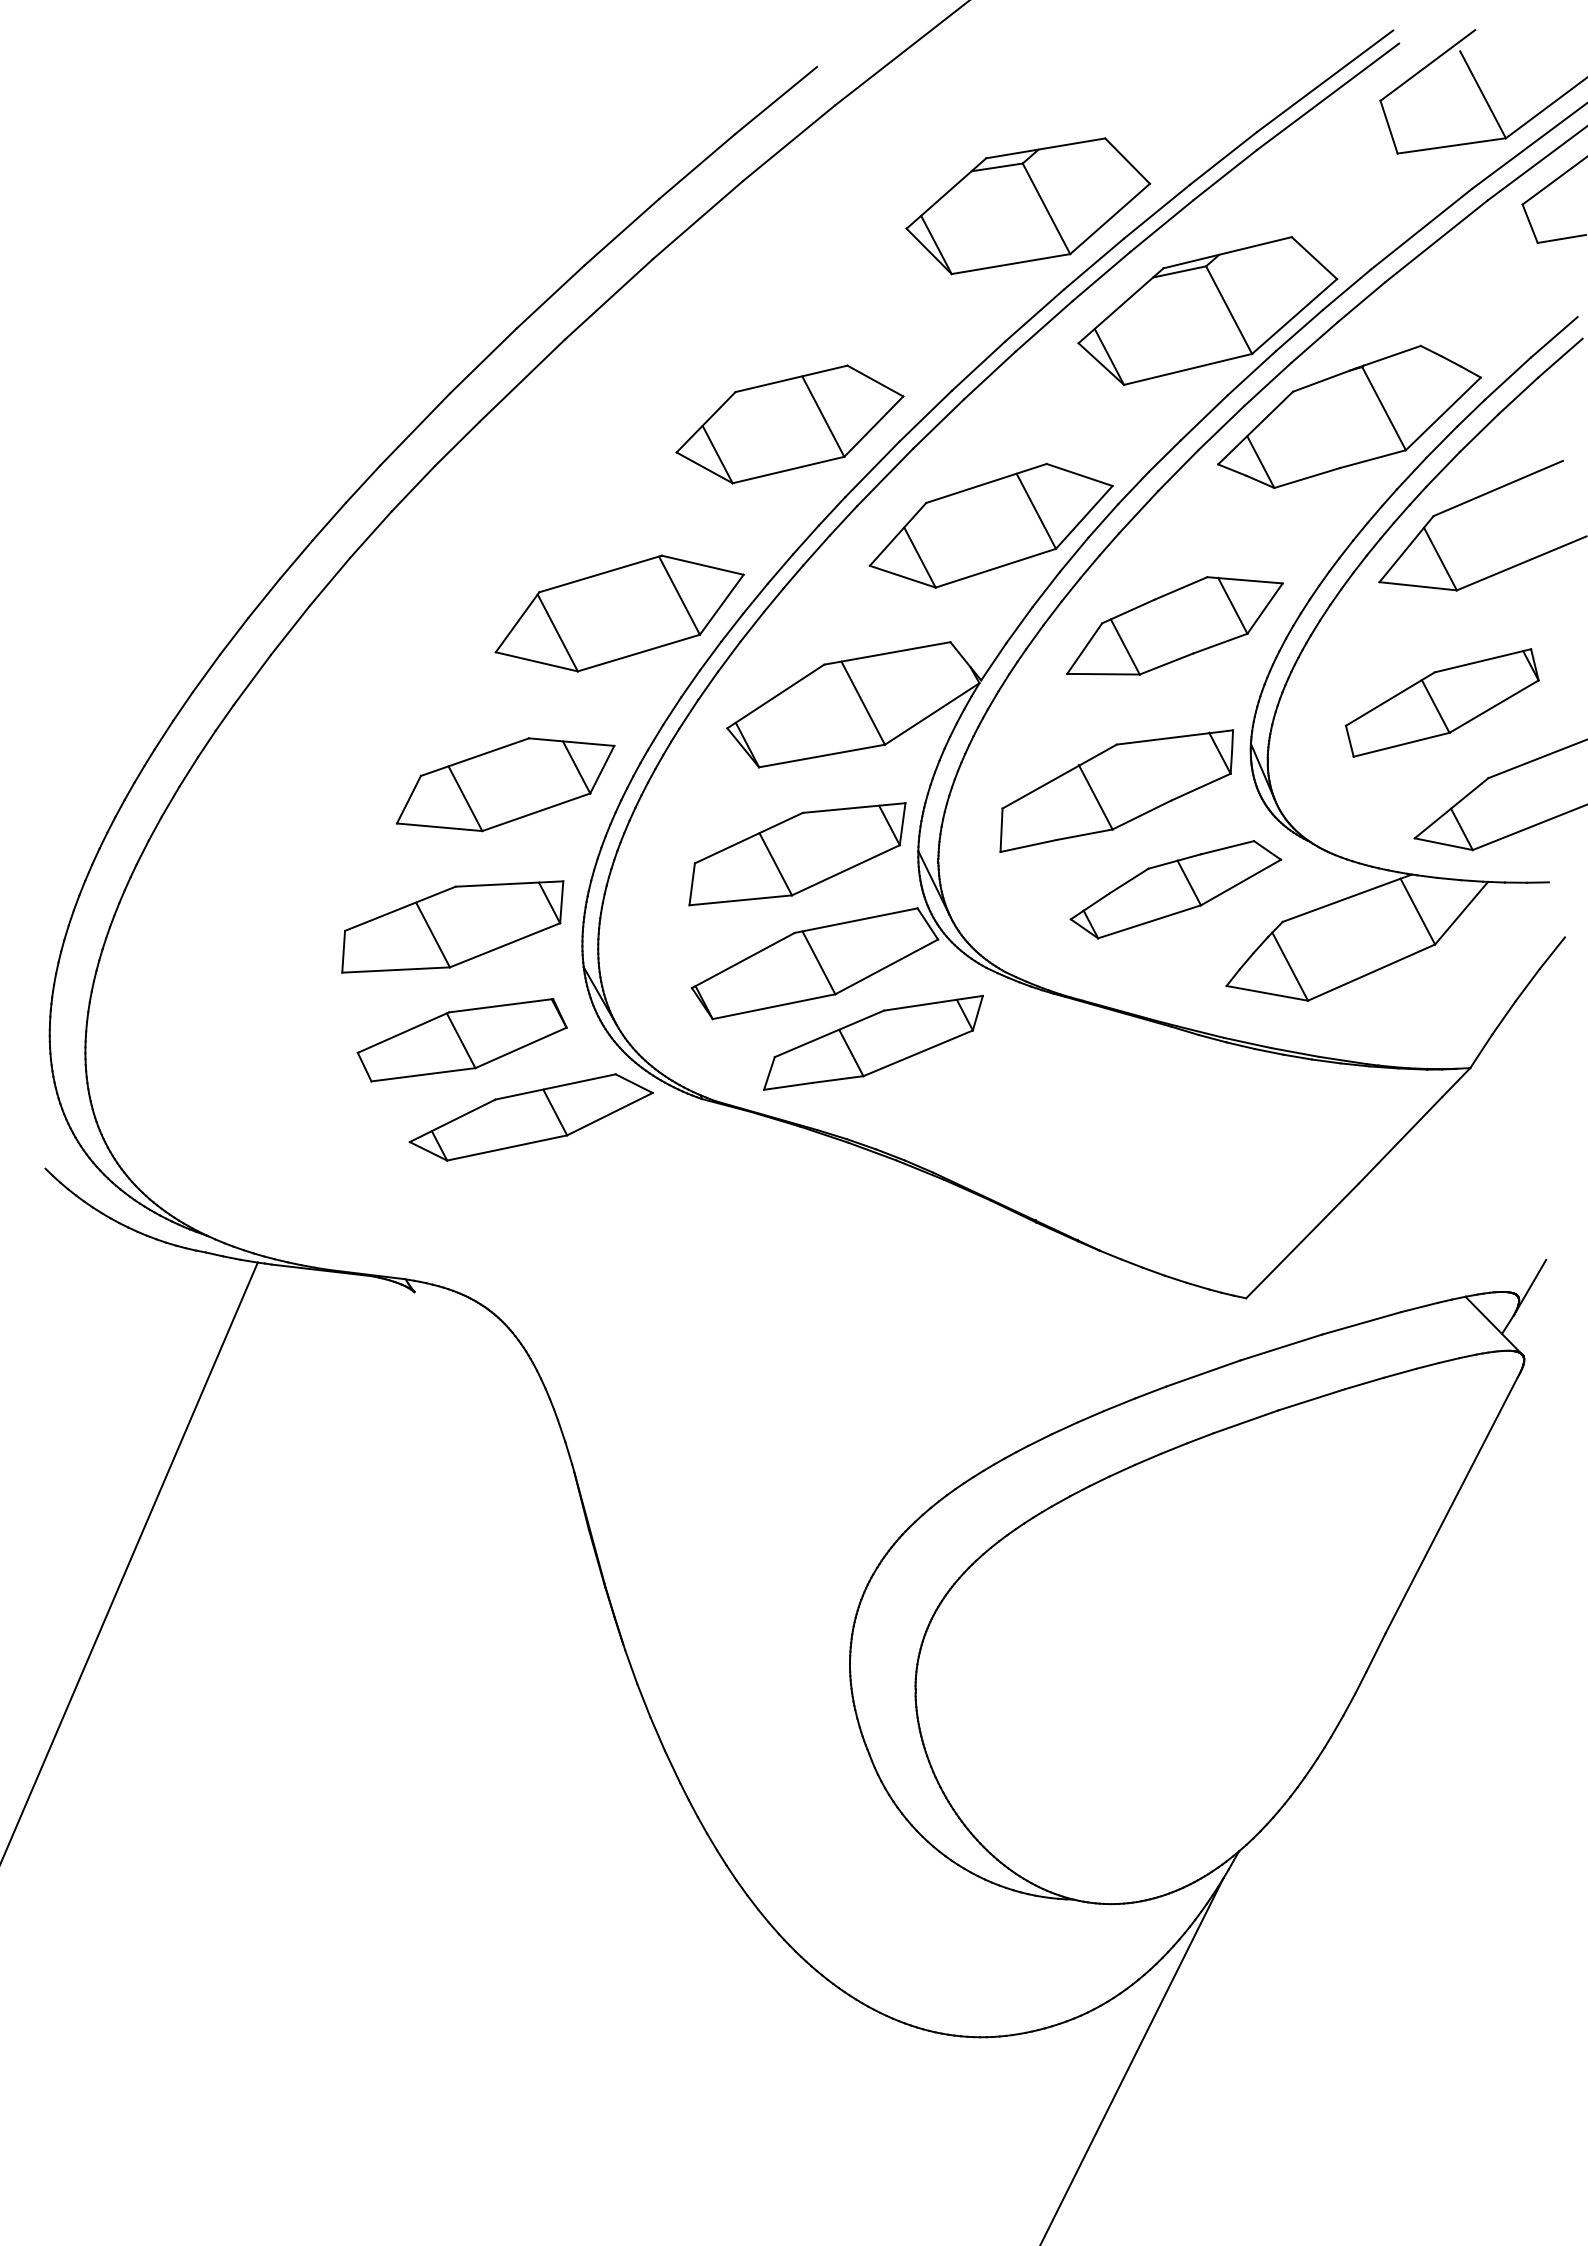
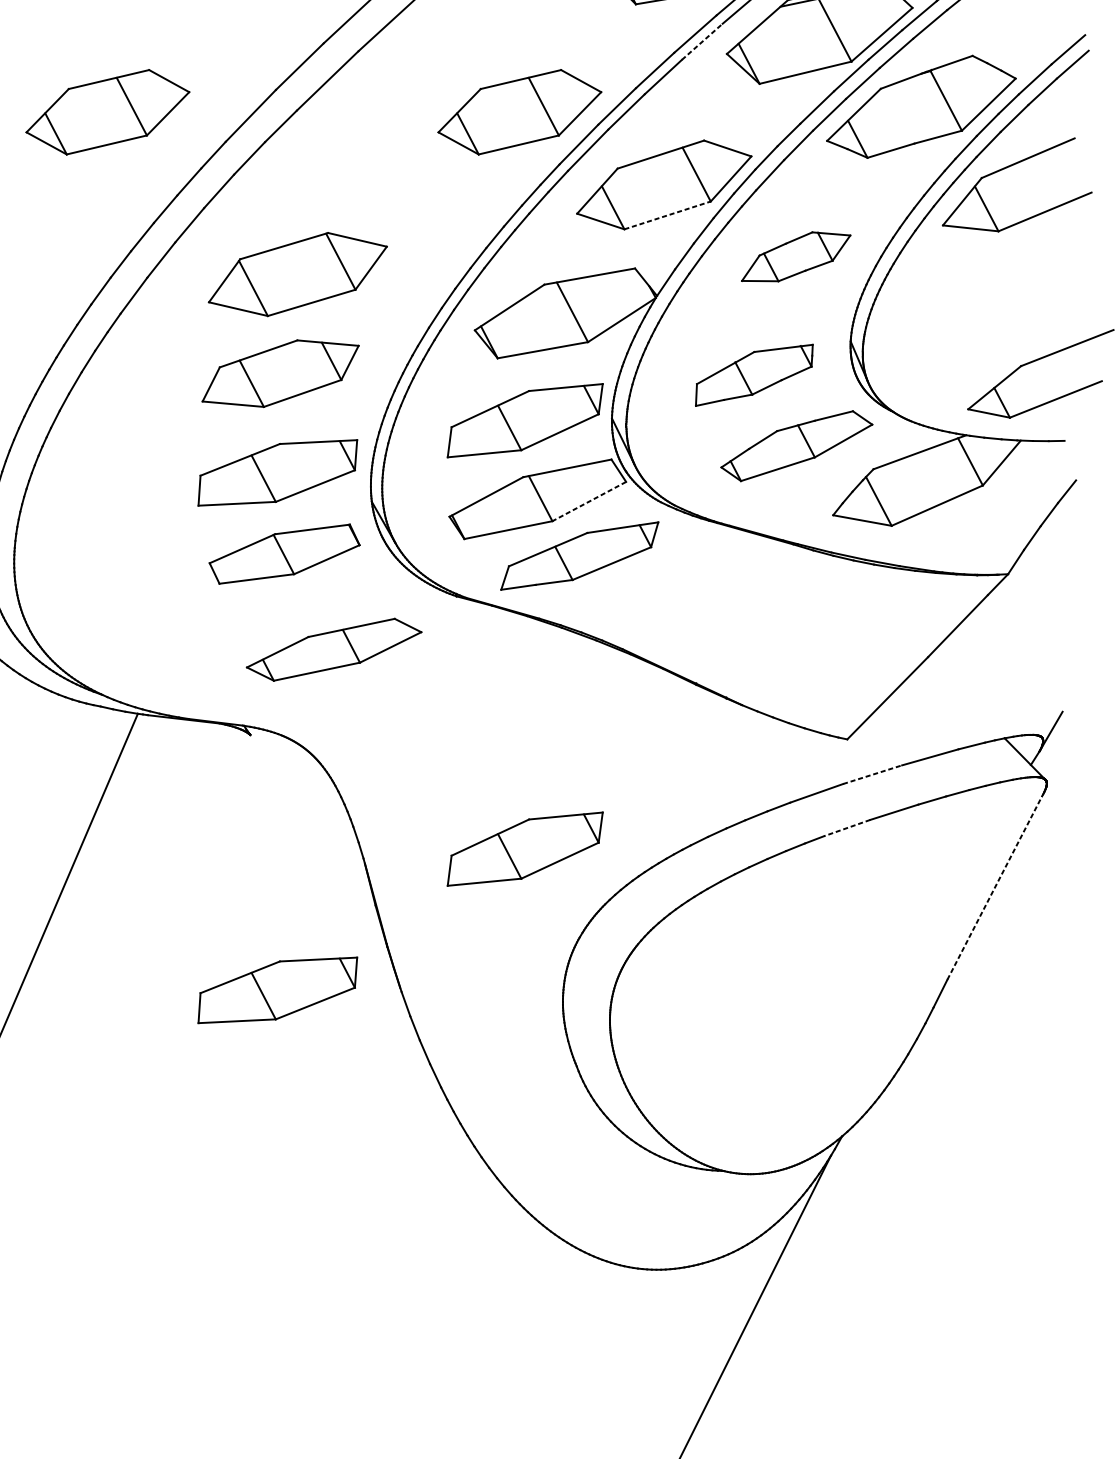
line: (1044, 326) -> (702, 41), solid -> dashed
part: (215, 424) -> (107, 112), added
line: (996, 568) -> (668, 215), solid -> dashed
part: (619, 613) -> (297, 274), moved
part: (1174, 625) -> (795, 256), size x0.7
part: (1441, 702) -> (987, 311), removed
part: (505, 784) -> (280, 373), moved
part: (1116, 790) -> (754, 374), size x0.7
line: (886, 967) -> (589, 501), solid -> dashed
part: (530, 1117) -> (333, 649), moved
line: (1281, 1347) -> (872, 774), solid -> dashed
line: (1245, 1421) -> (846, 827), solid -> dashed
part: (797, 1451) -> (525, 849), added
line: (1451, 1504) -> (994, 887), solid -> dashed
part: (452, 1647) -> (277, 990), added

